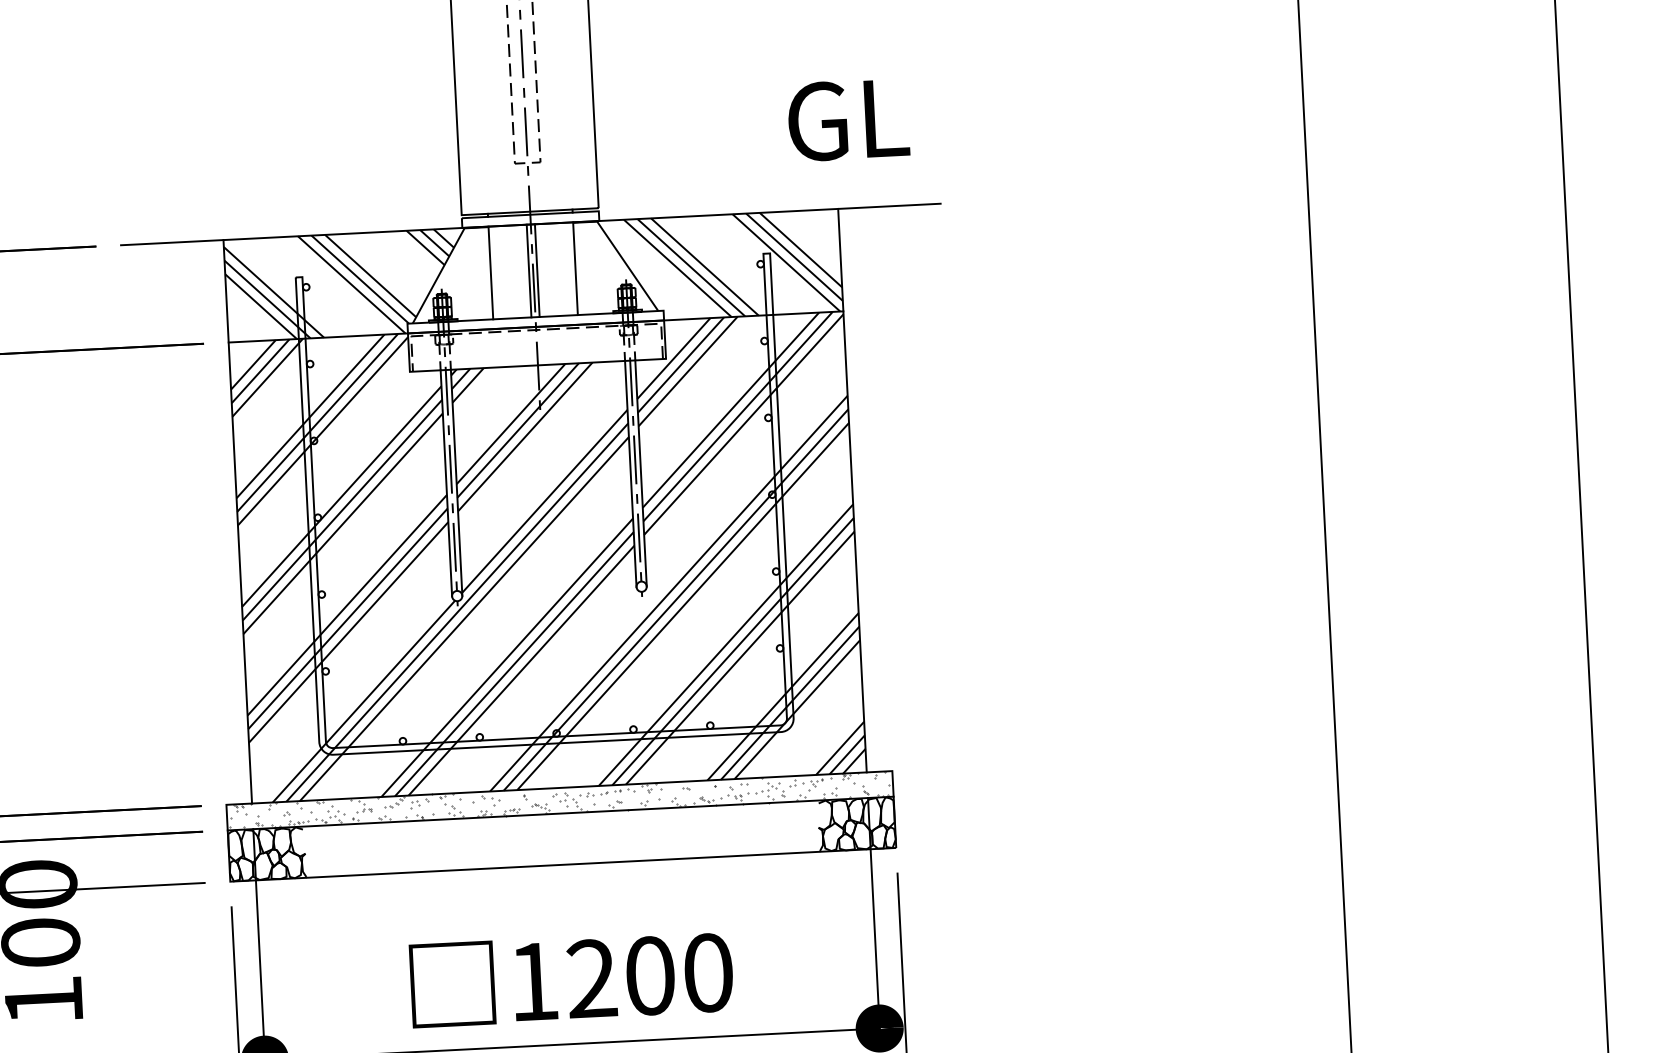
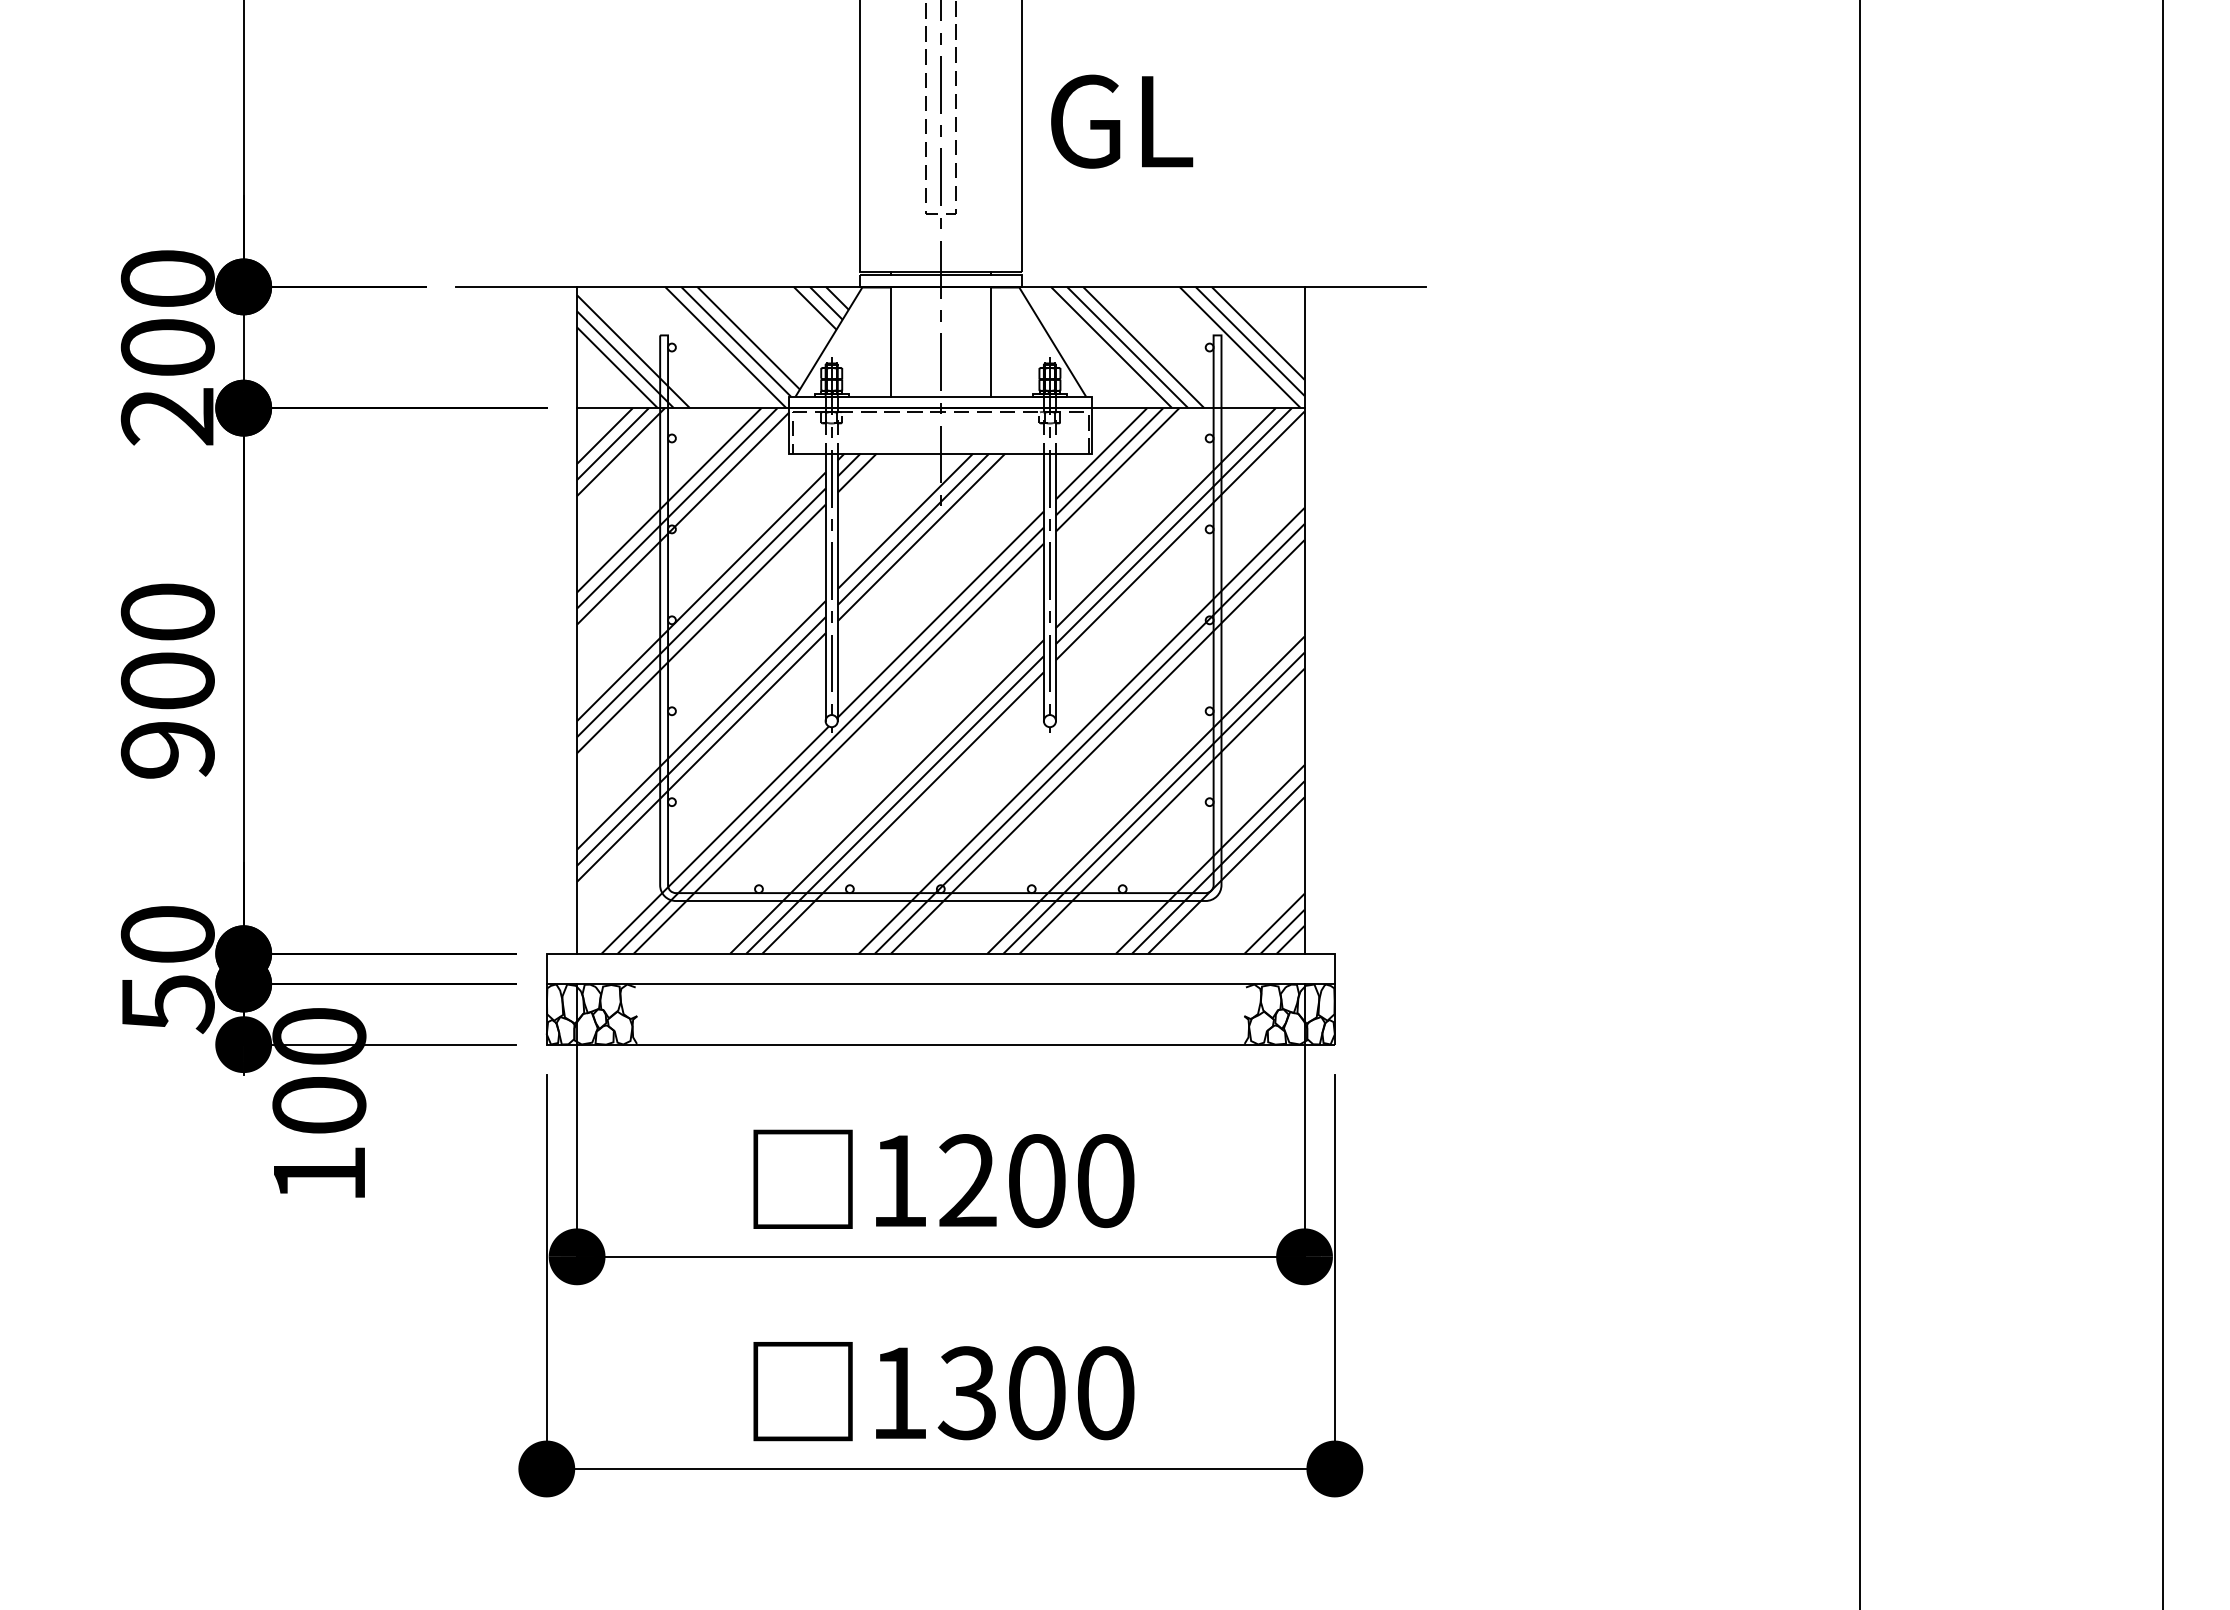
text: (848, 119) -> (1122, 121), moved
line: (528, 270) -> (935, 341), removed
line: (537, 270) -> (945, 341), removed
hatch: (559, 800) -> (940, 968), removed

